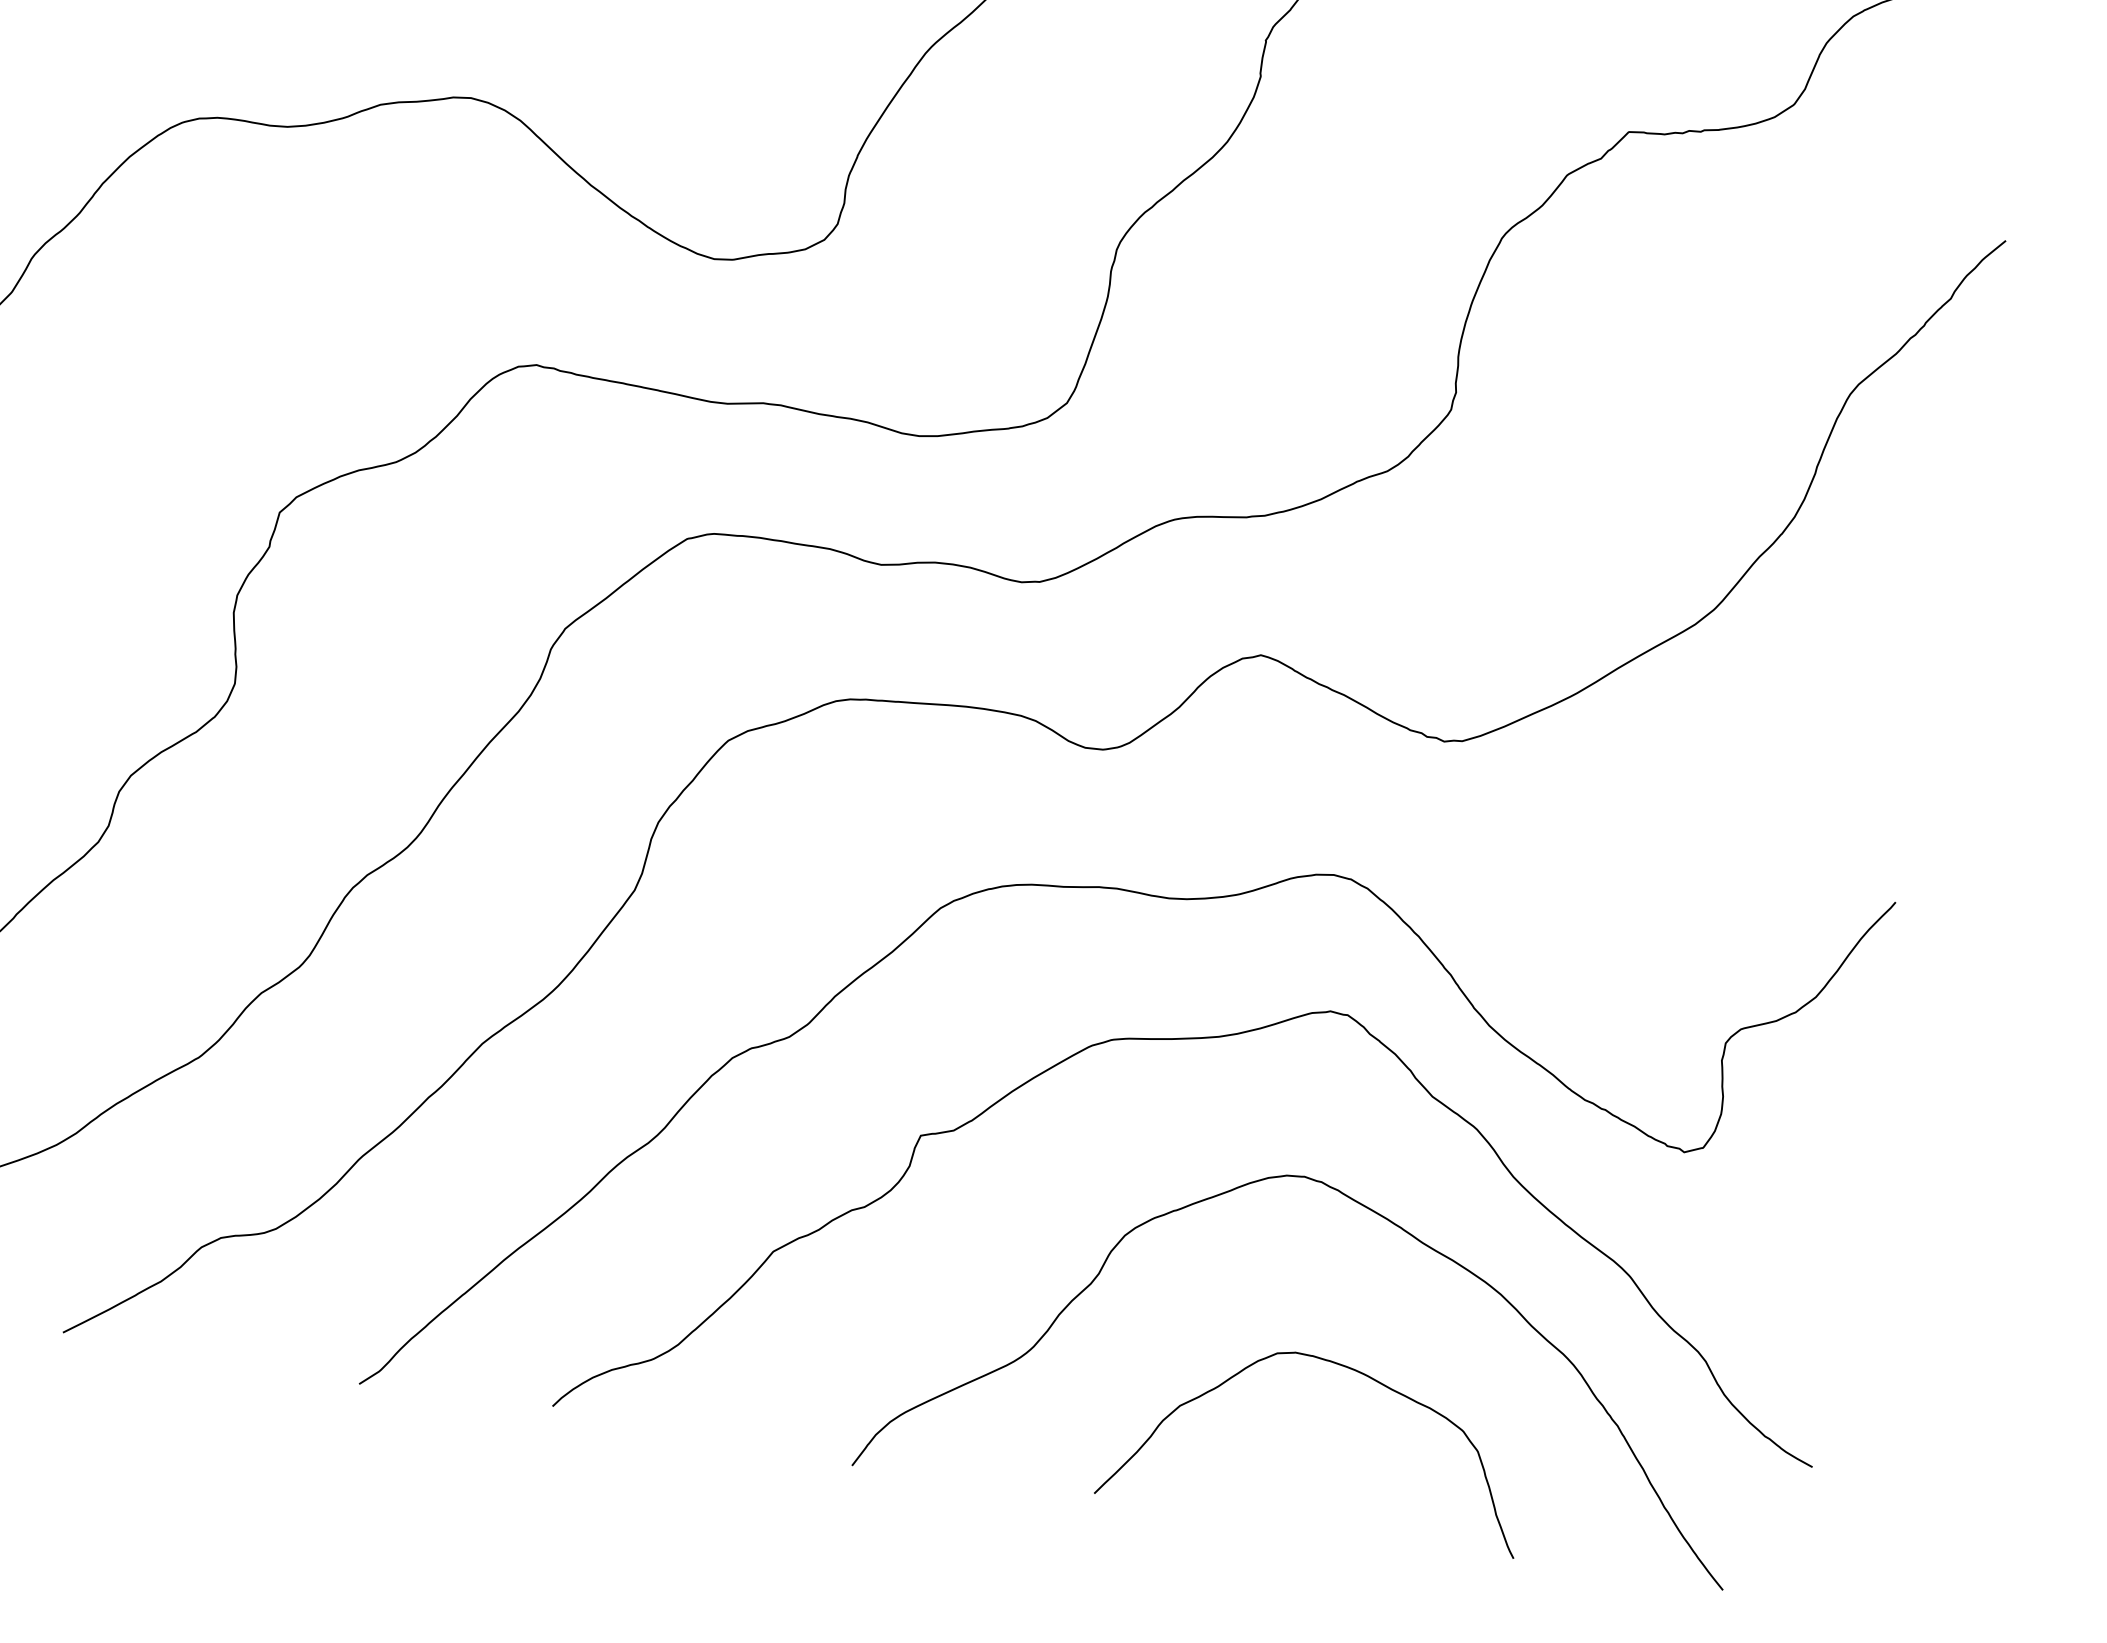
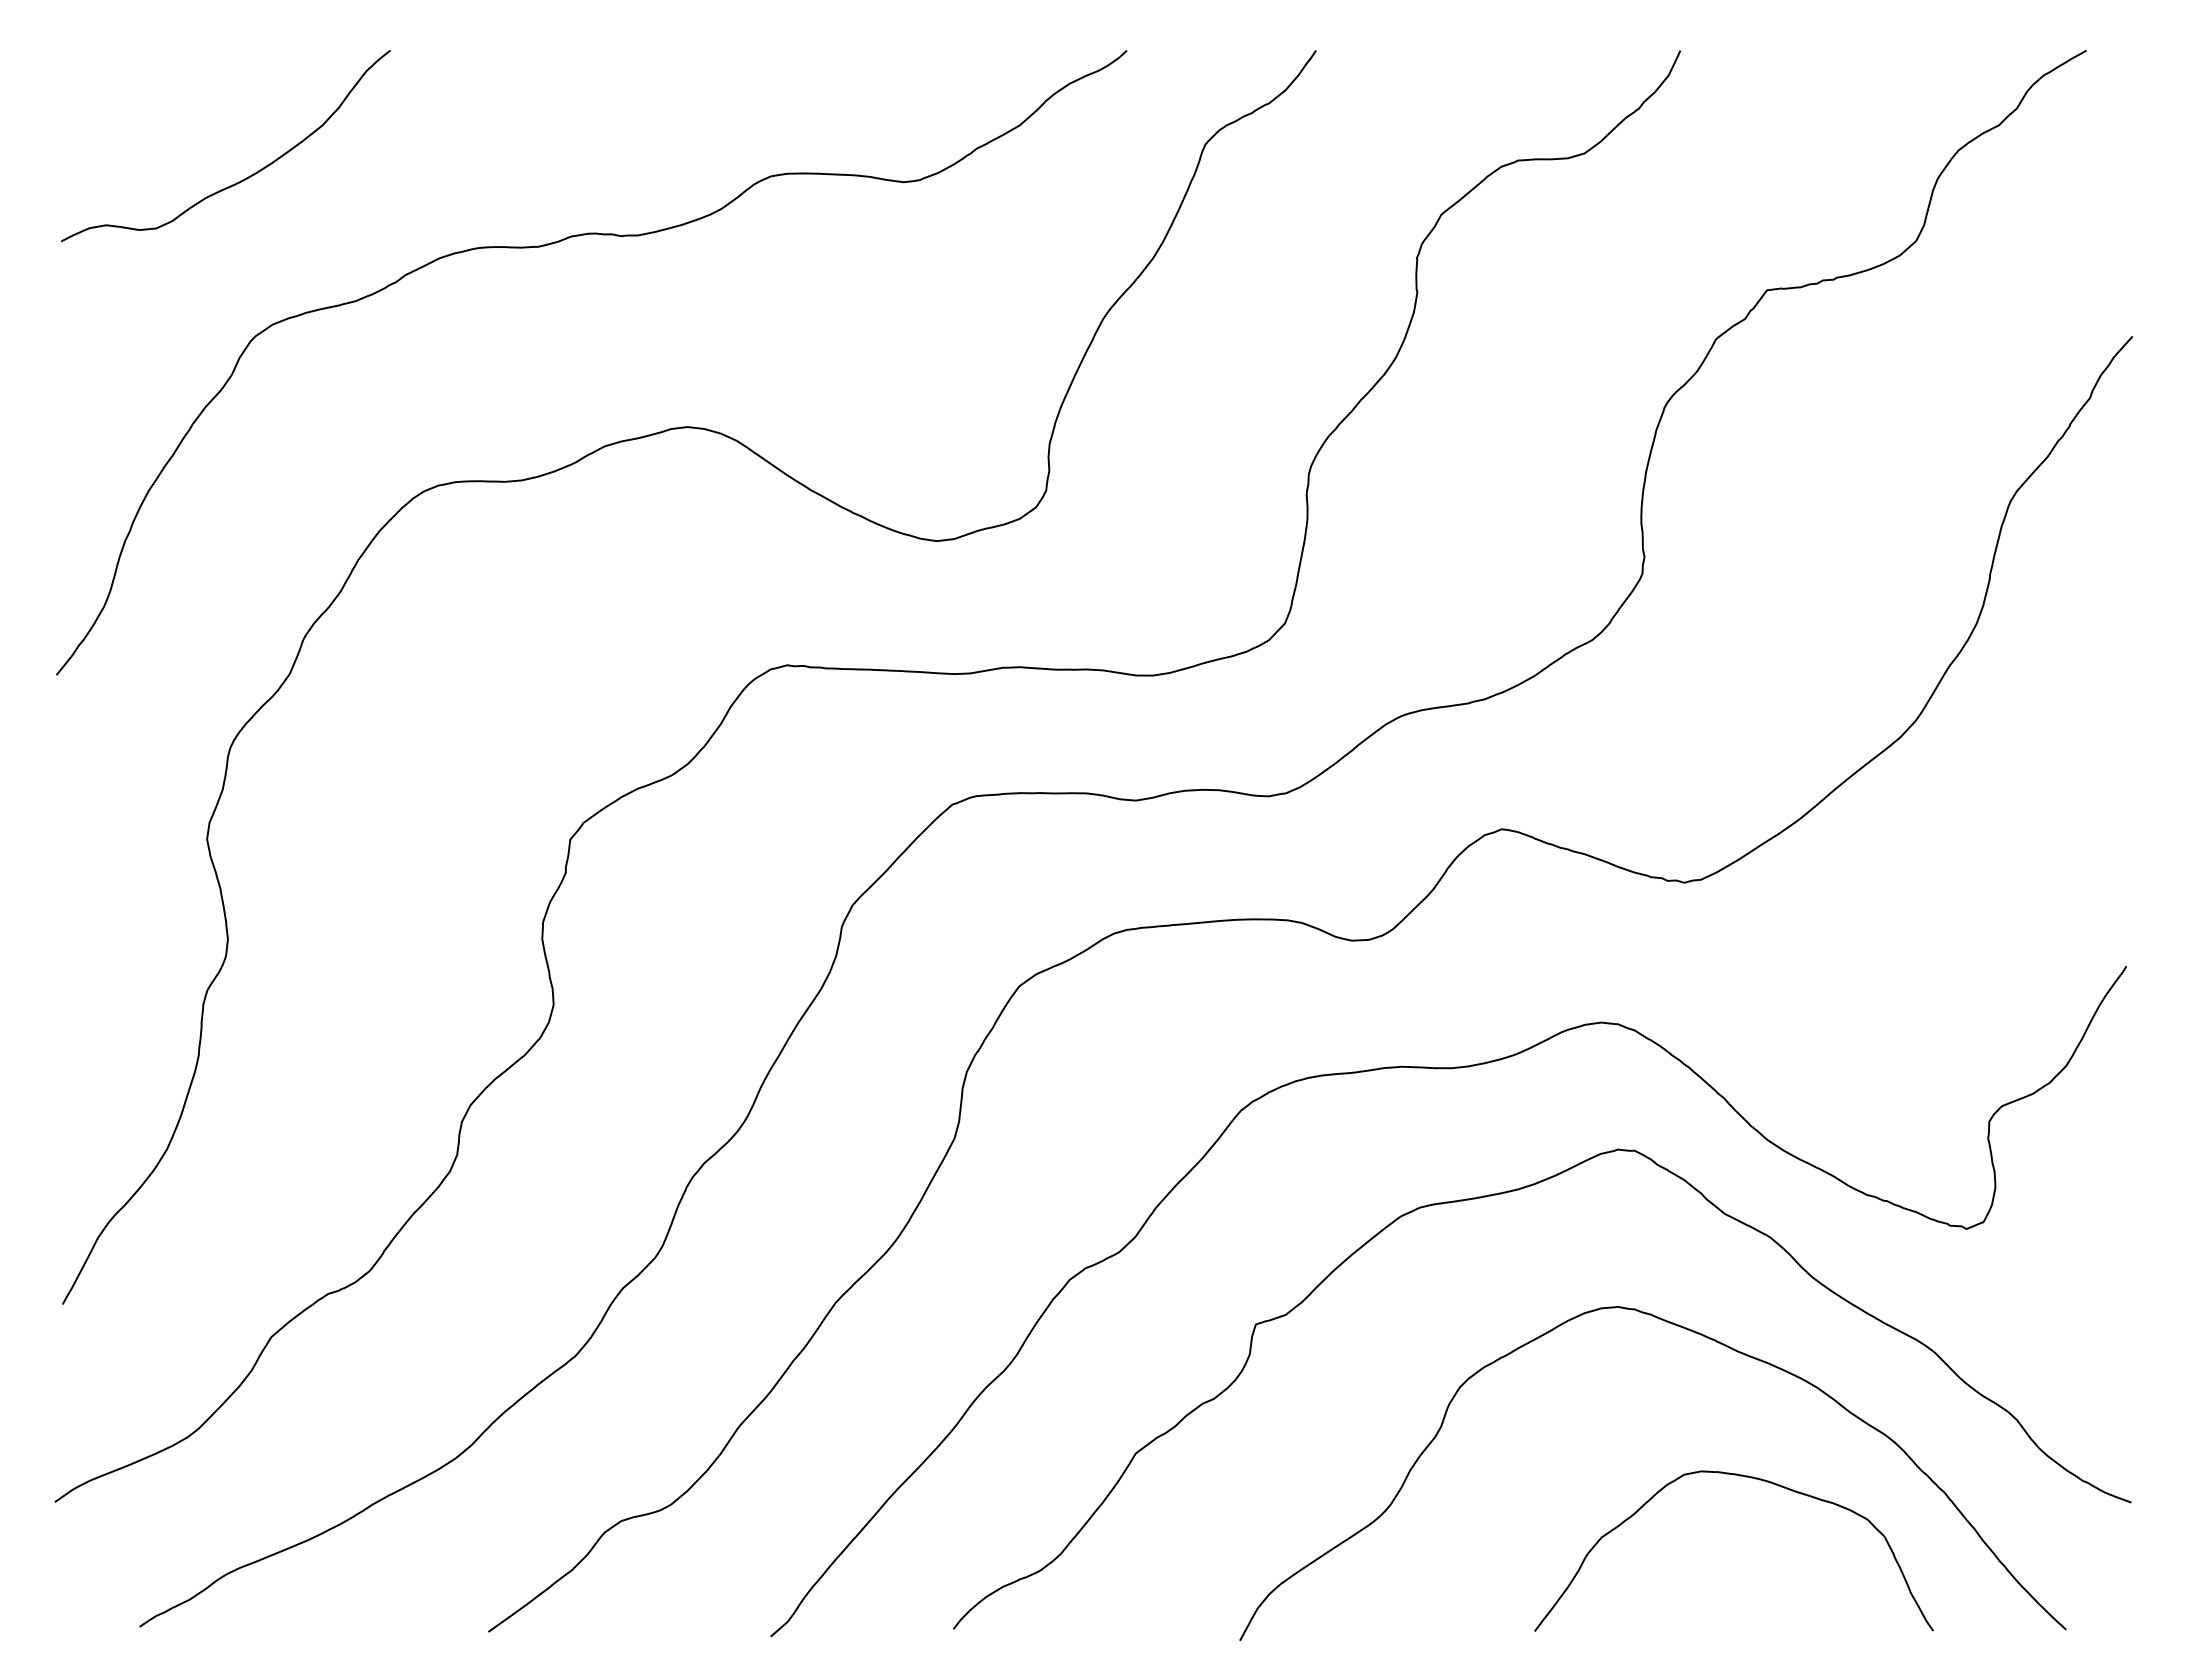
curve: (1341, 1366) -> (1745, 1477), moved

